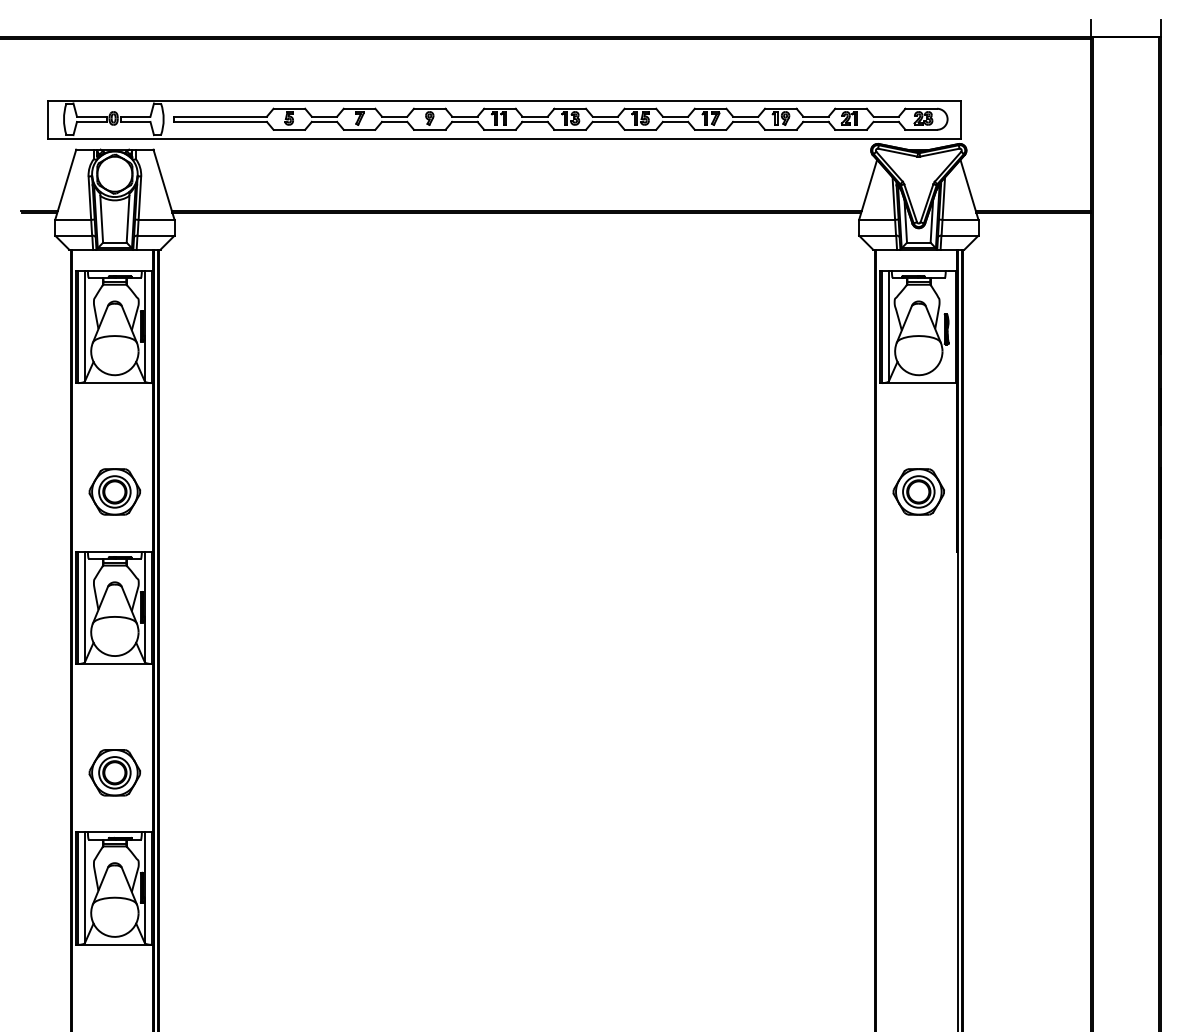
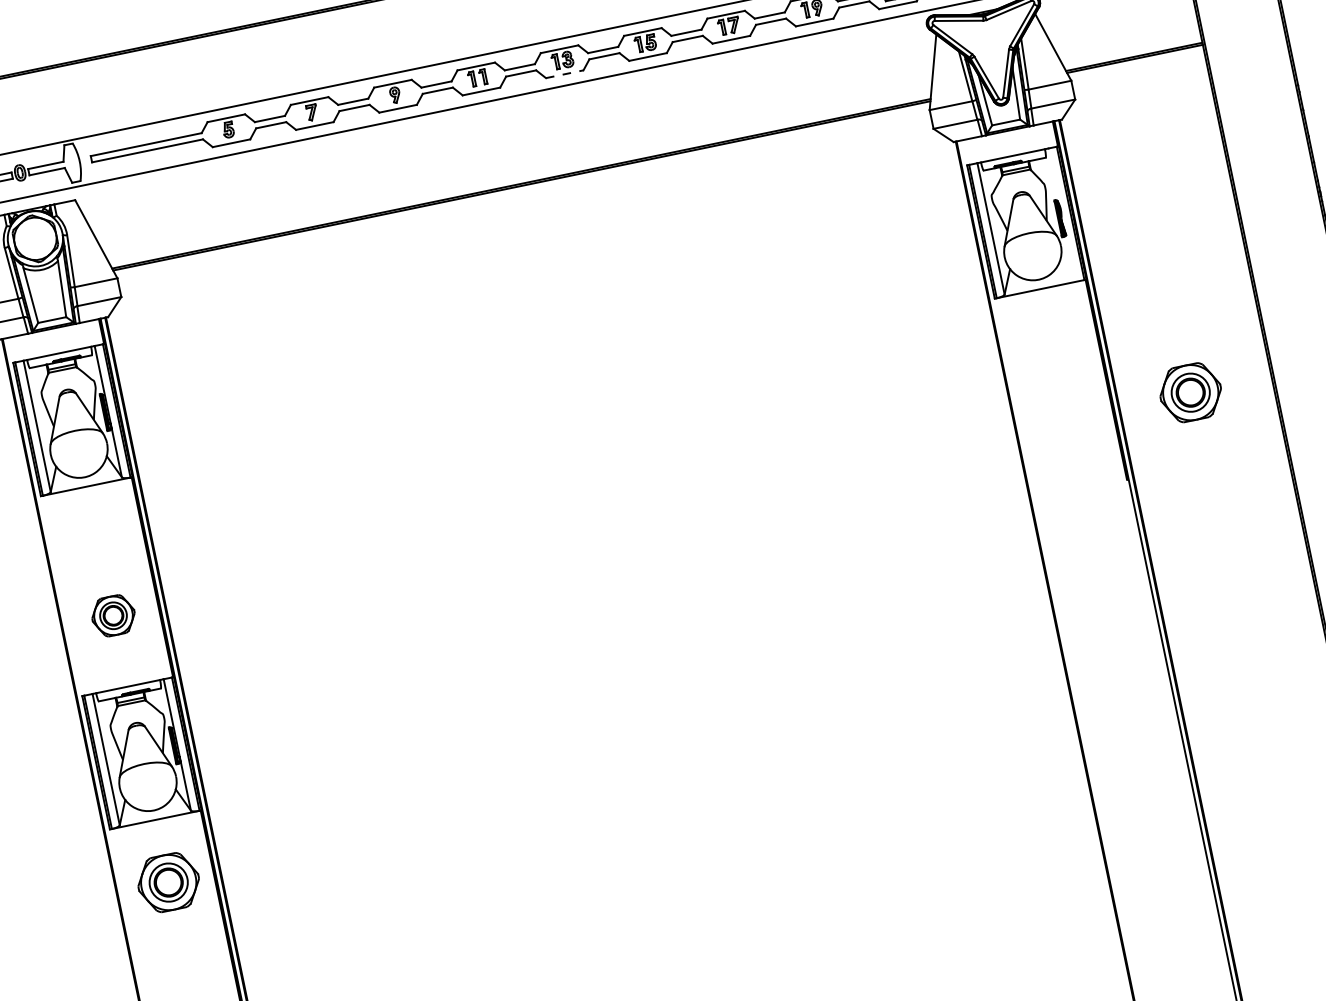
line: (570, 129) -> (565, 73), solid -> dashed
part: (114, 491) -> (112, 615), size x0.7
part: (918, 491) -> (1190, 392), moved
part: (114, 772) -> (168, 882), moved

